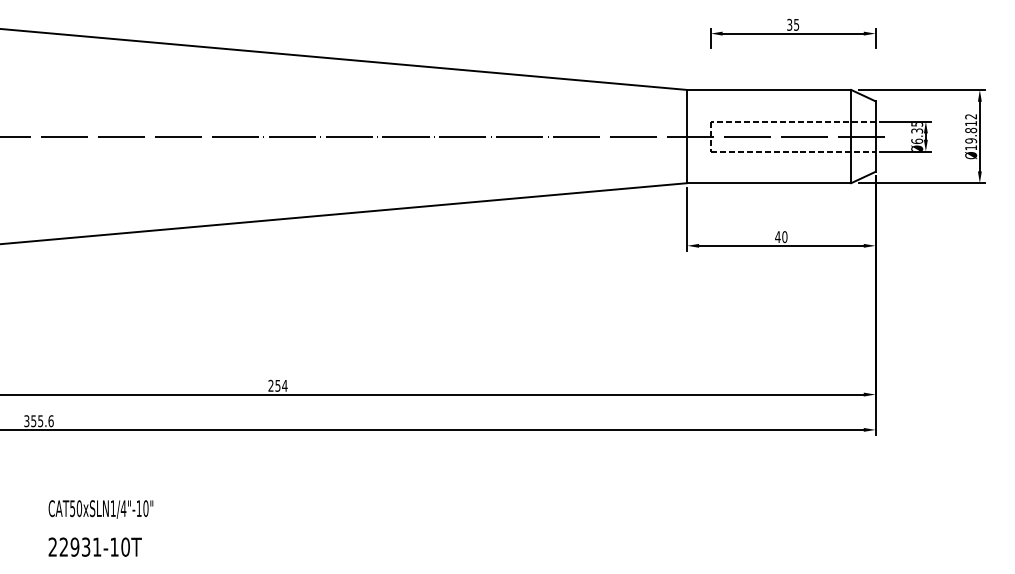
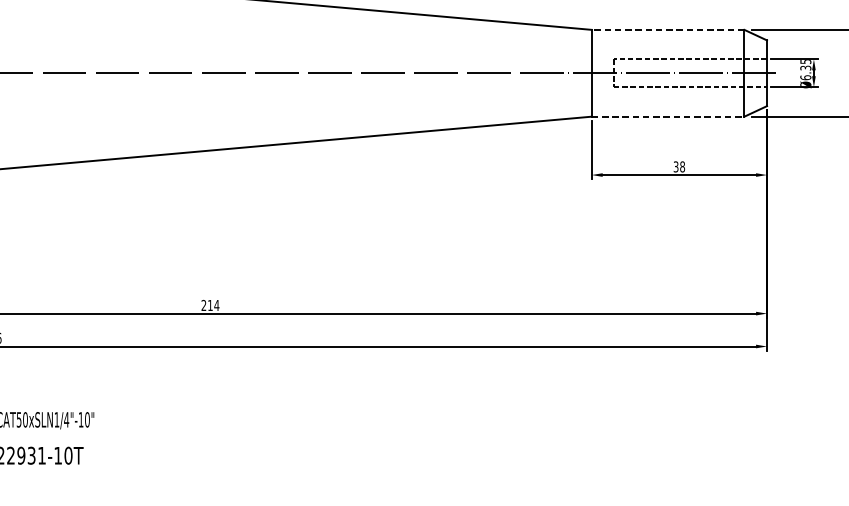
line: (769, 89) -> (668, 29), solid -> dashed
line: (769, 183) -> (668, 116), solid -> dashed
text: (781, 237) -> (679, 167), 40 -> 38
text: (277, 385) -> (209, 305), 254 -> 214

